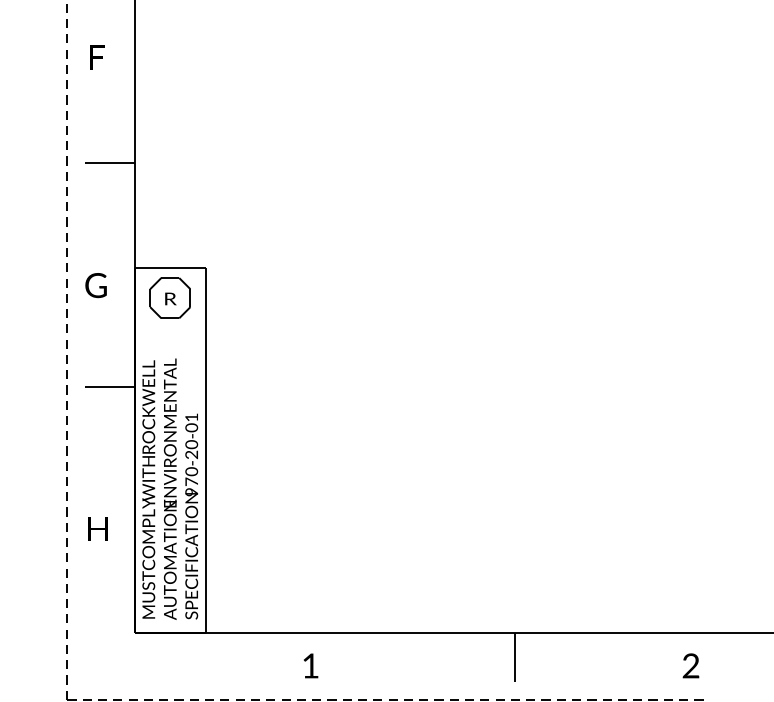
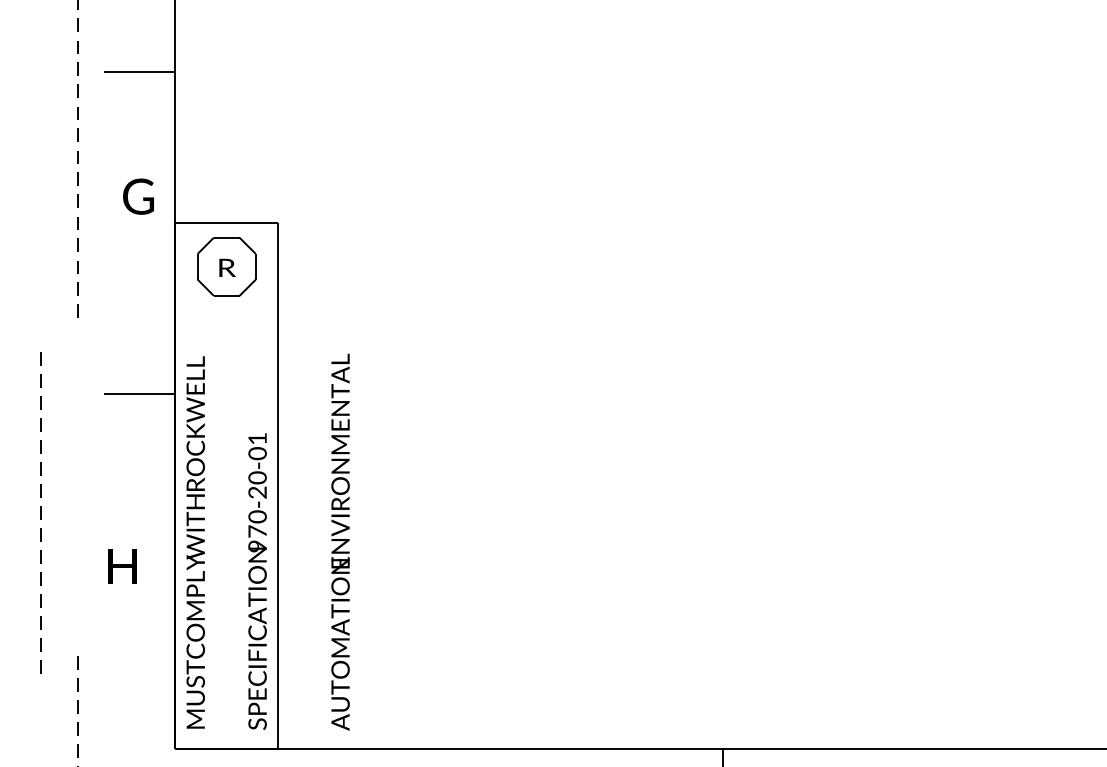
text: (95, 285) -> (137, 196), moved
line: (66, 450) -> (39, 512), moved
text: (169, 488) -> (339, 541), moved
text: (97, 528) -> (121, 565), moved

